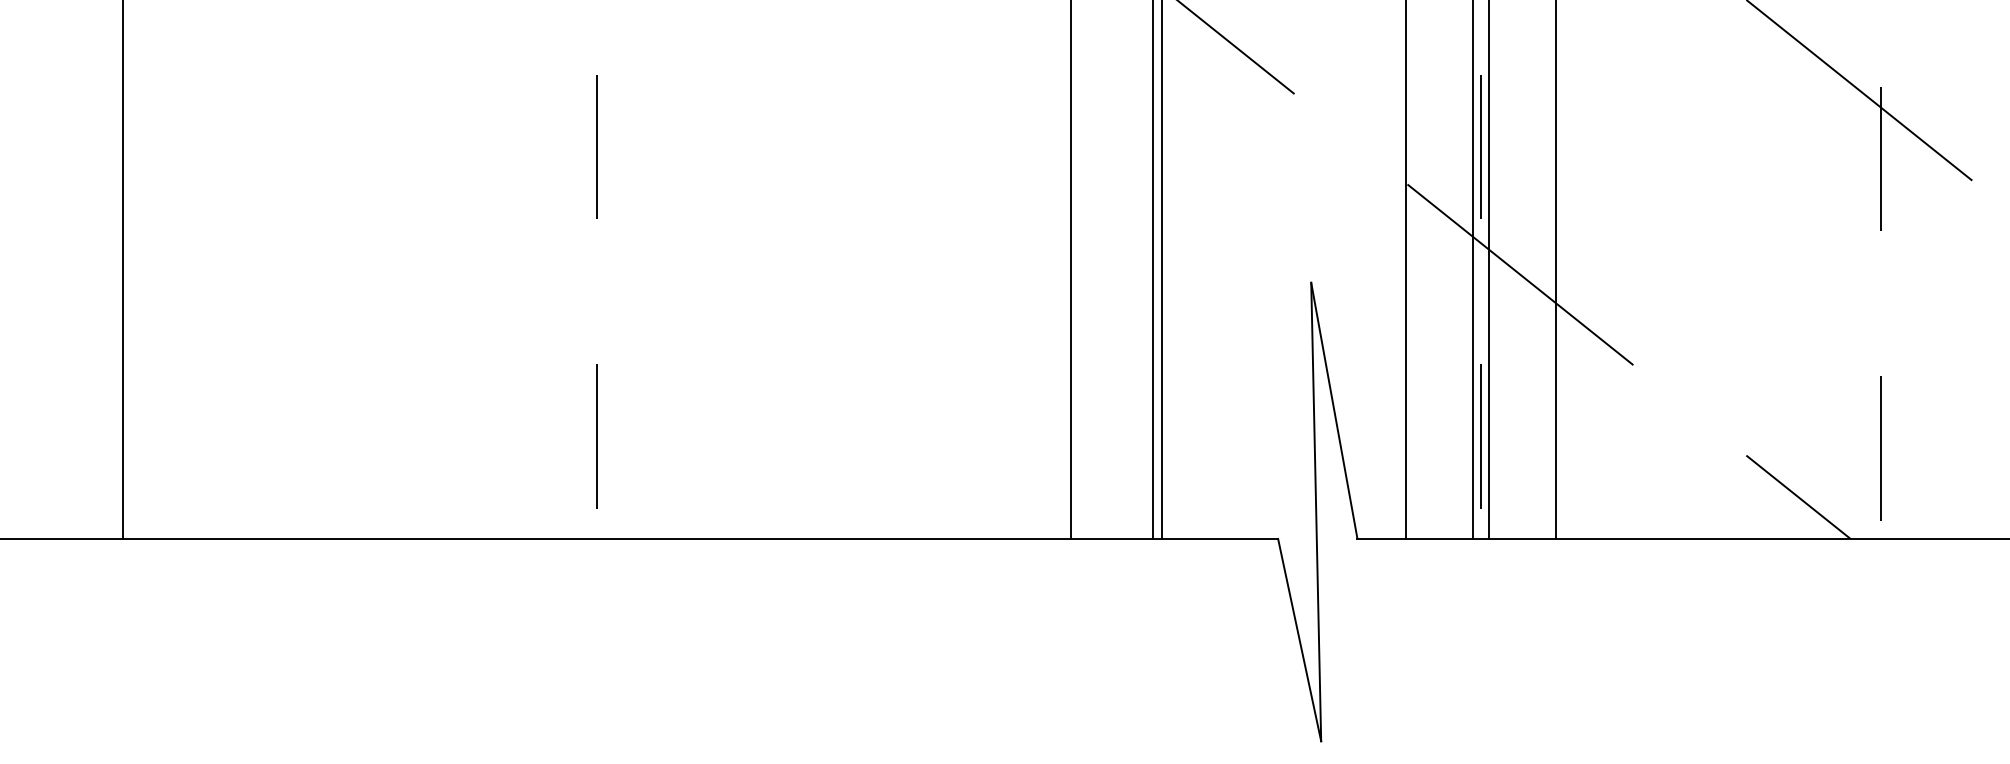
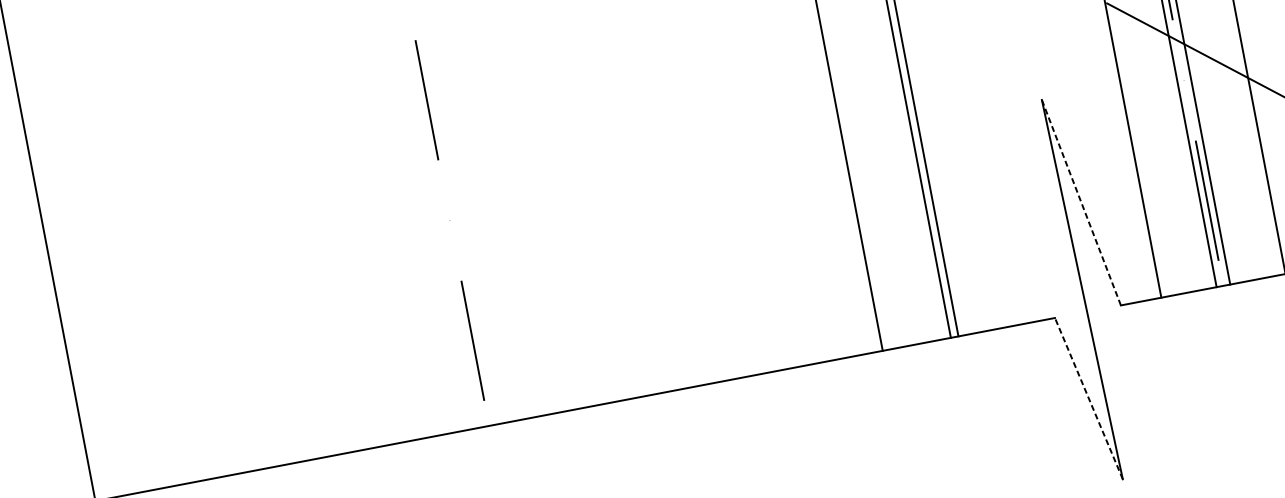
line: (1334, 410) -> (1081, 202), solid -> dashed
line: (1299, 639) -> (1088, 398), solid -> dashed

